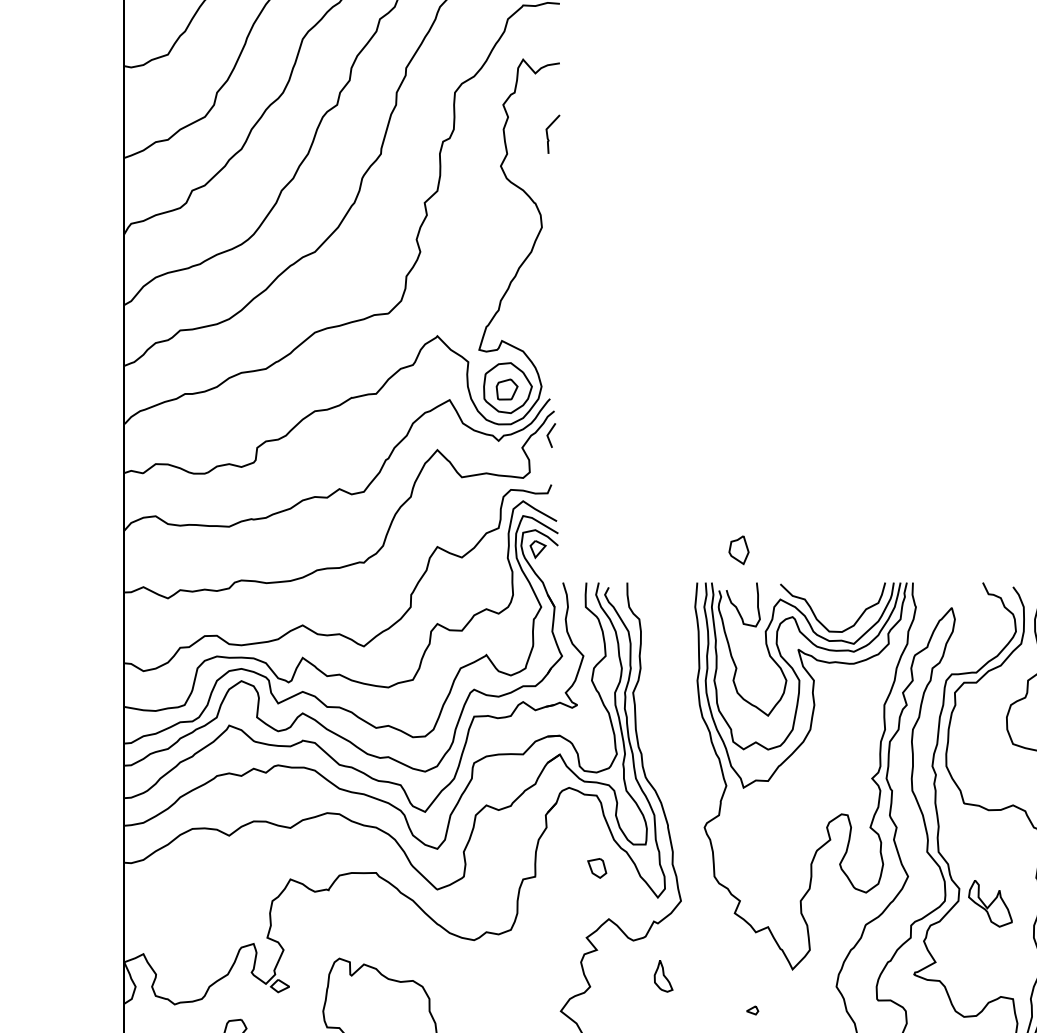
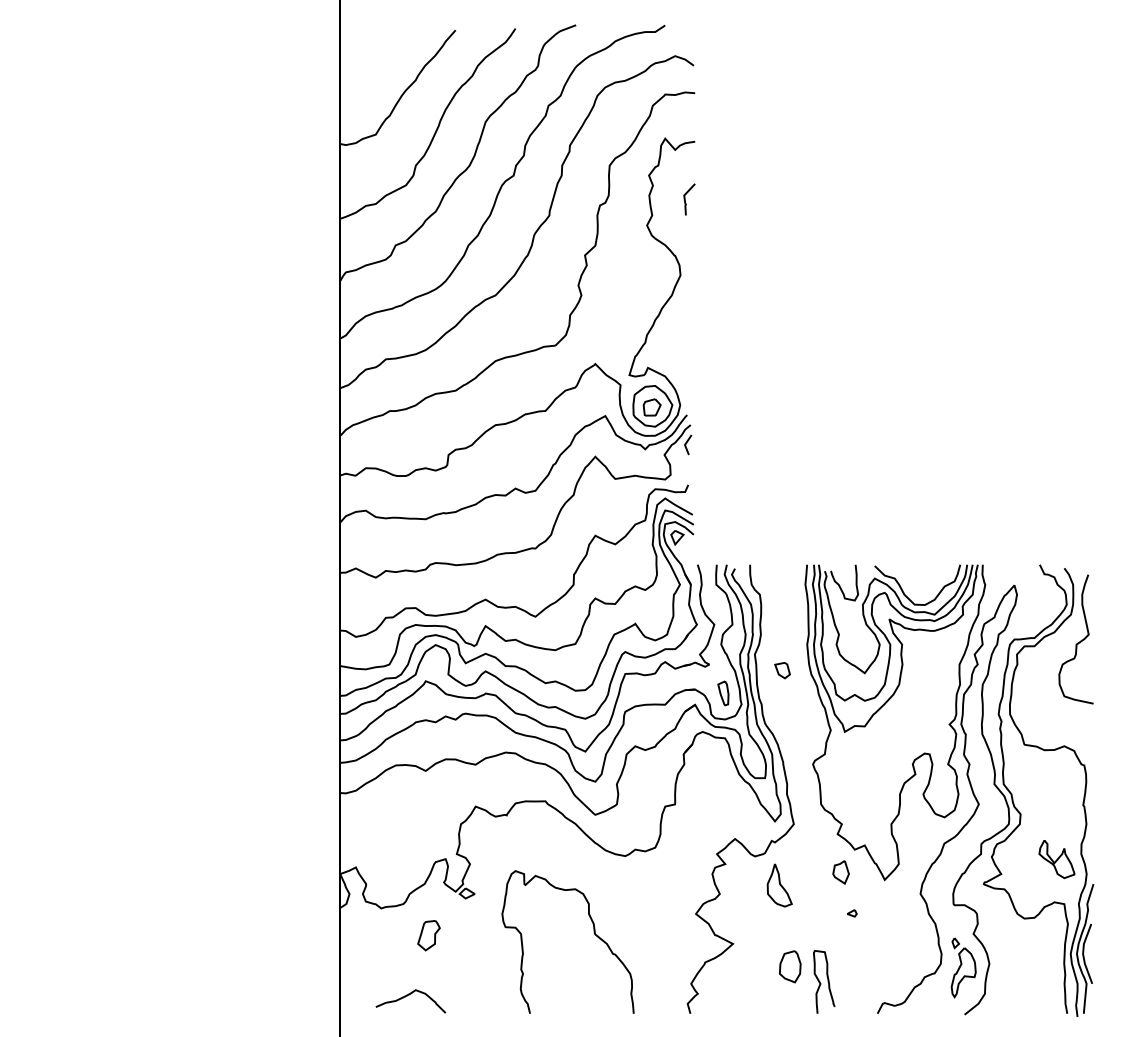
part: (738, 550) -> (840, 872), moved
part: (594, 740) -> (723, 693), added
part: (597, 868) -> (782, 670), moved
part: (989, 903) -> (1056, 859), moved
part: (663, 976) -> (779, 885), size x1.67

